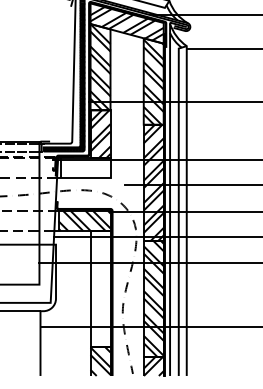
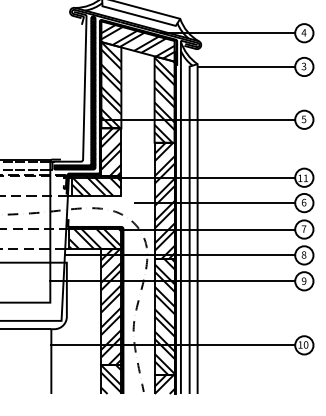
hatch: (85, 167) -> (96, 185), added
hatch: (100, 288) -> (111, 306), added

